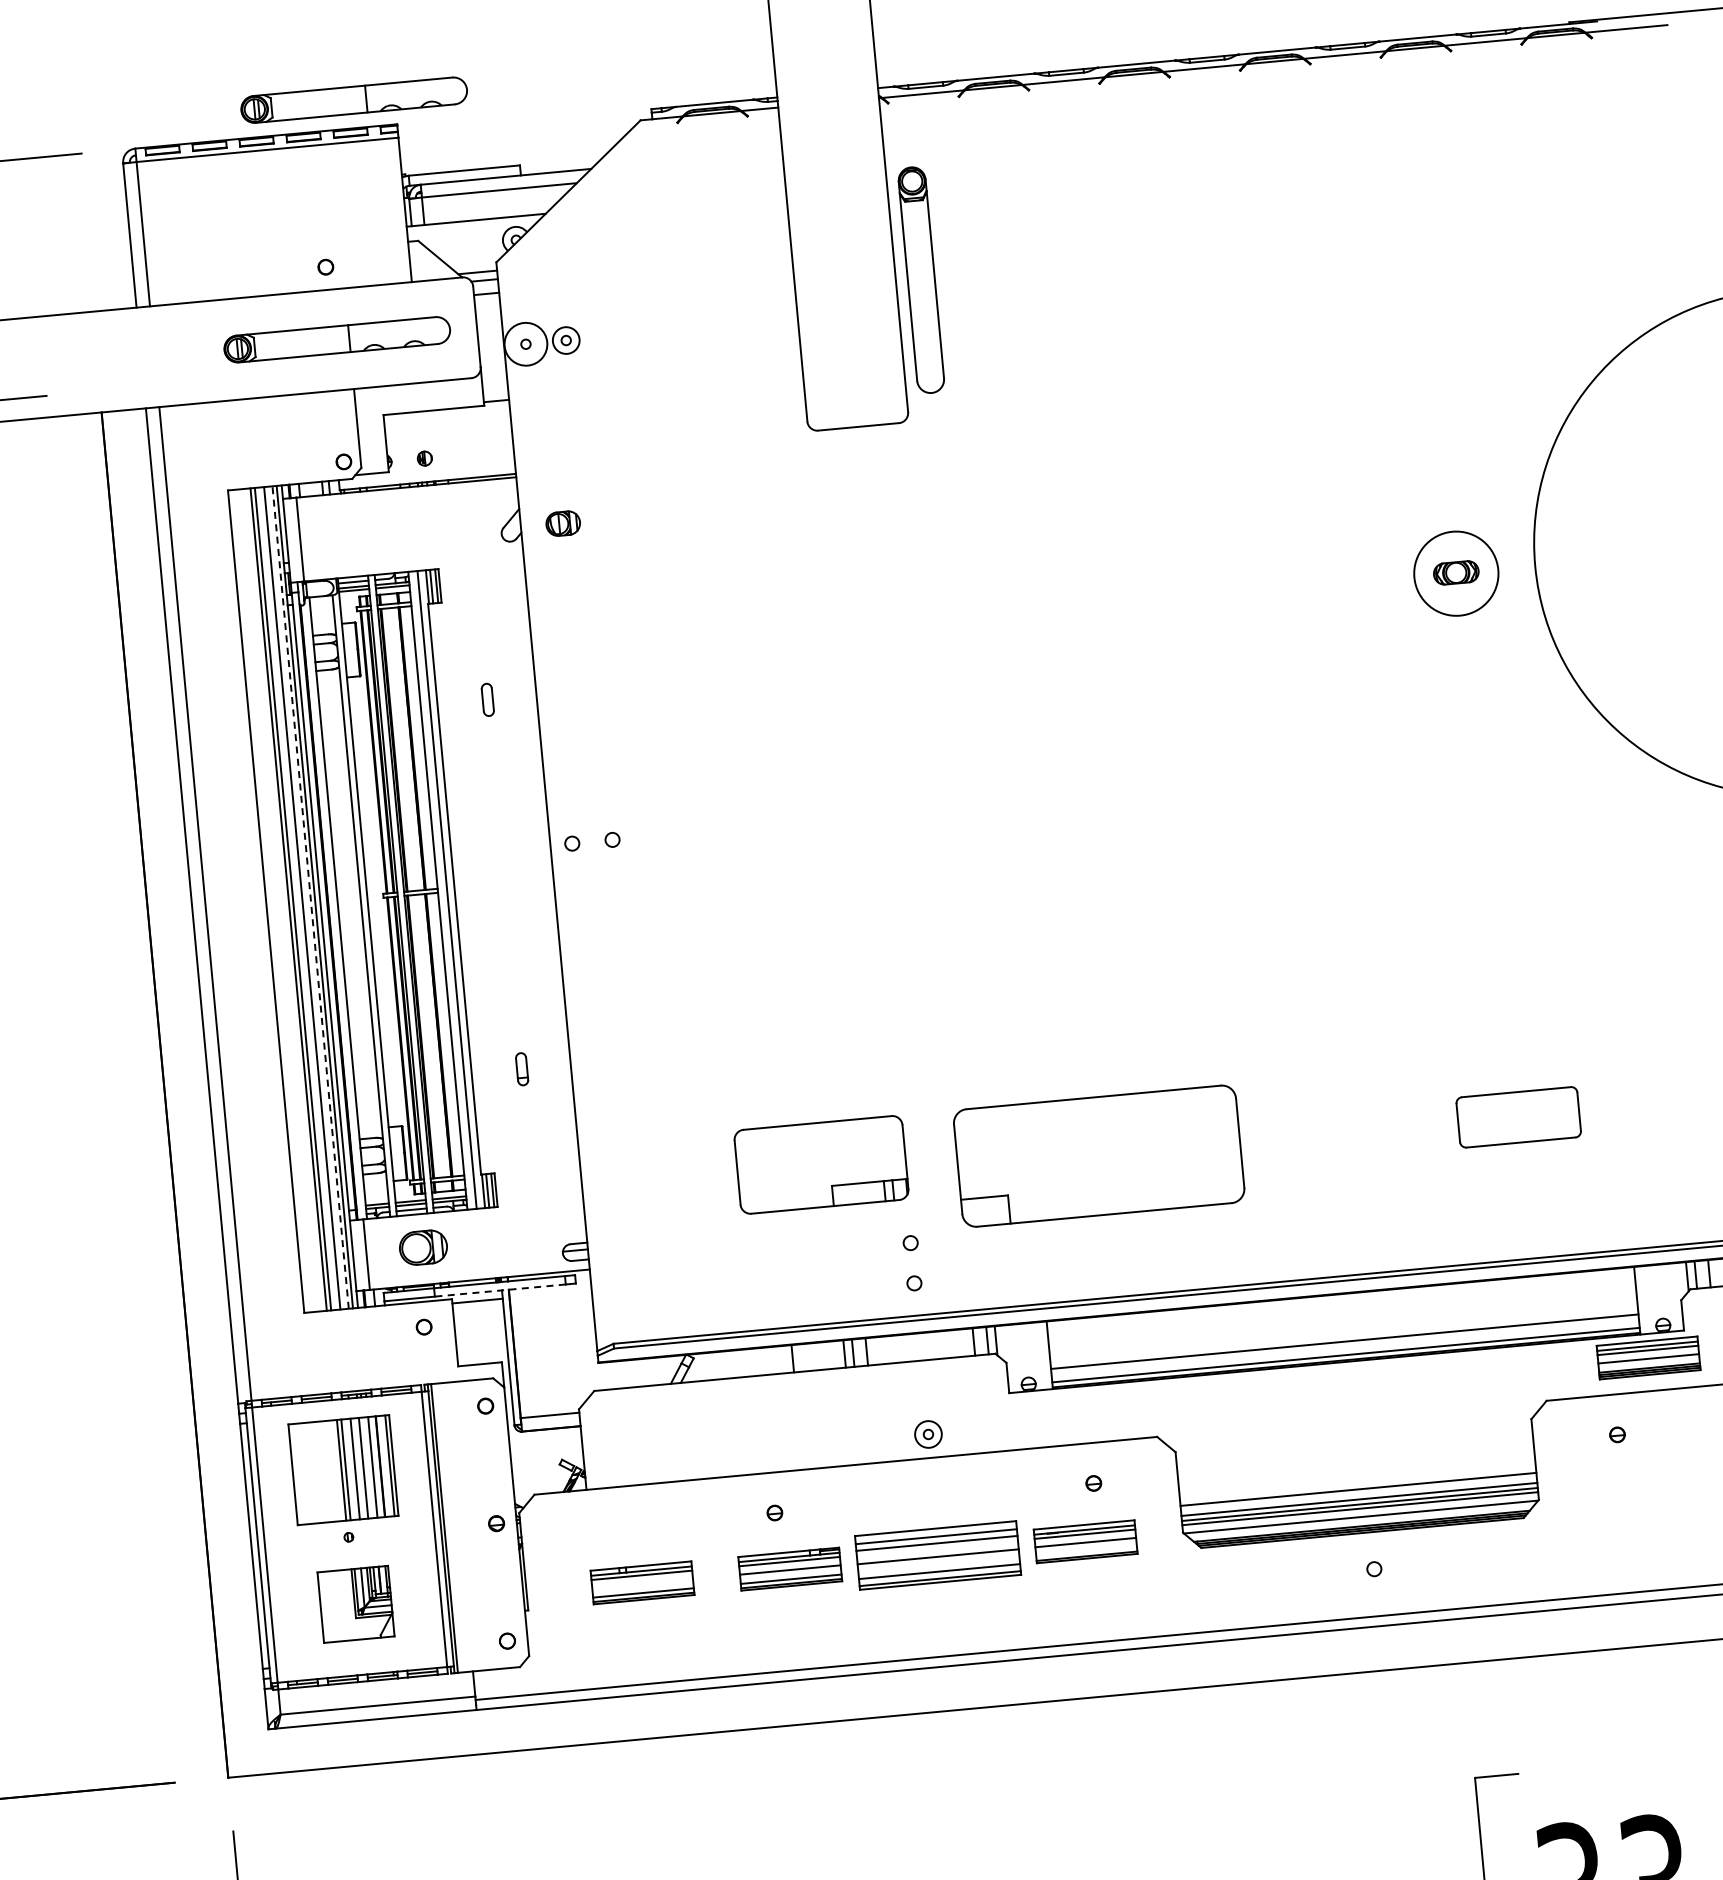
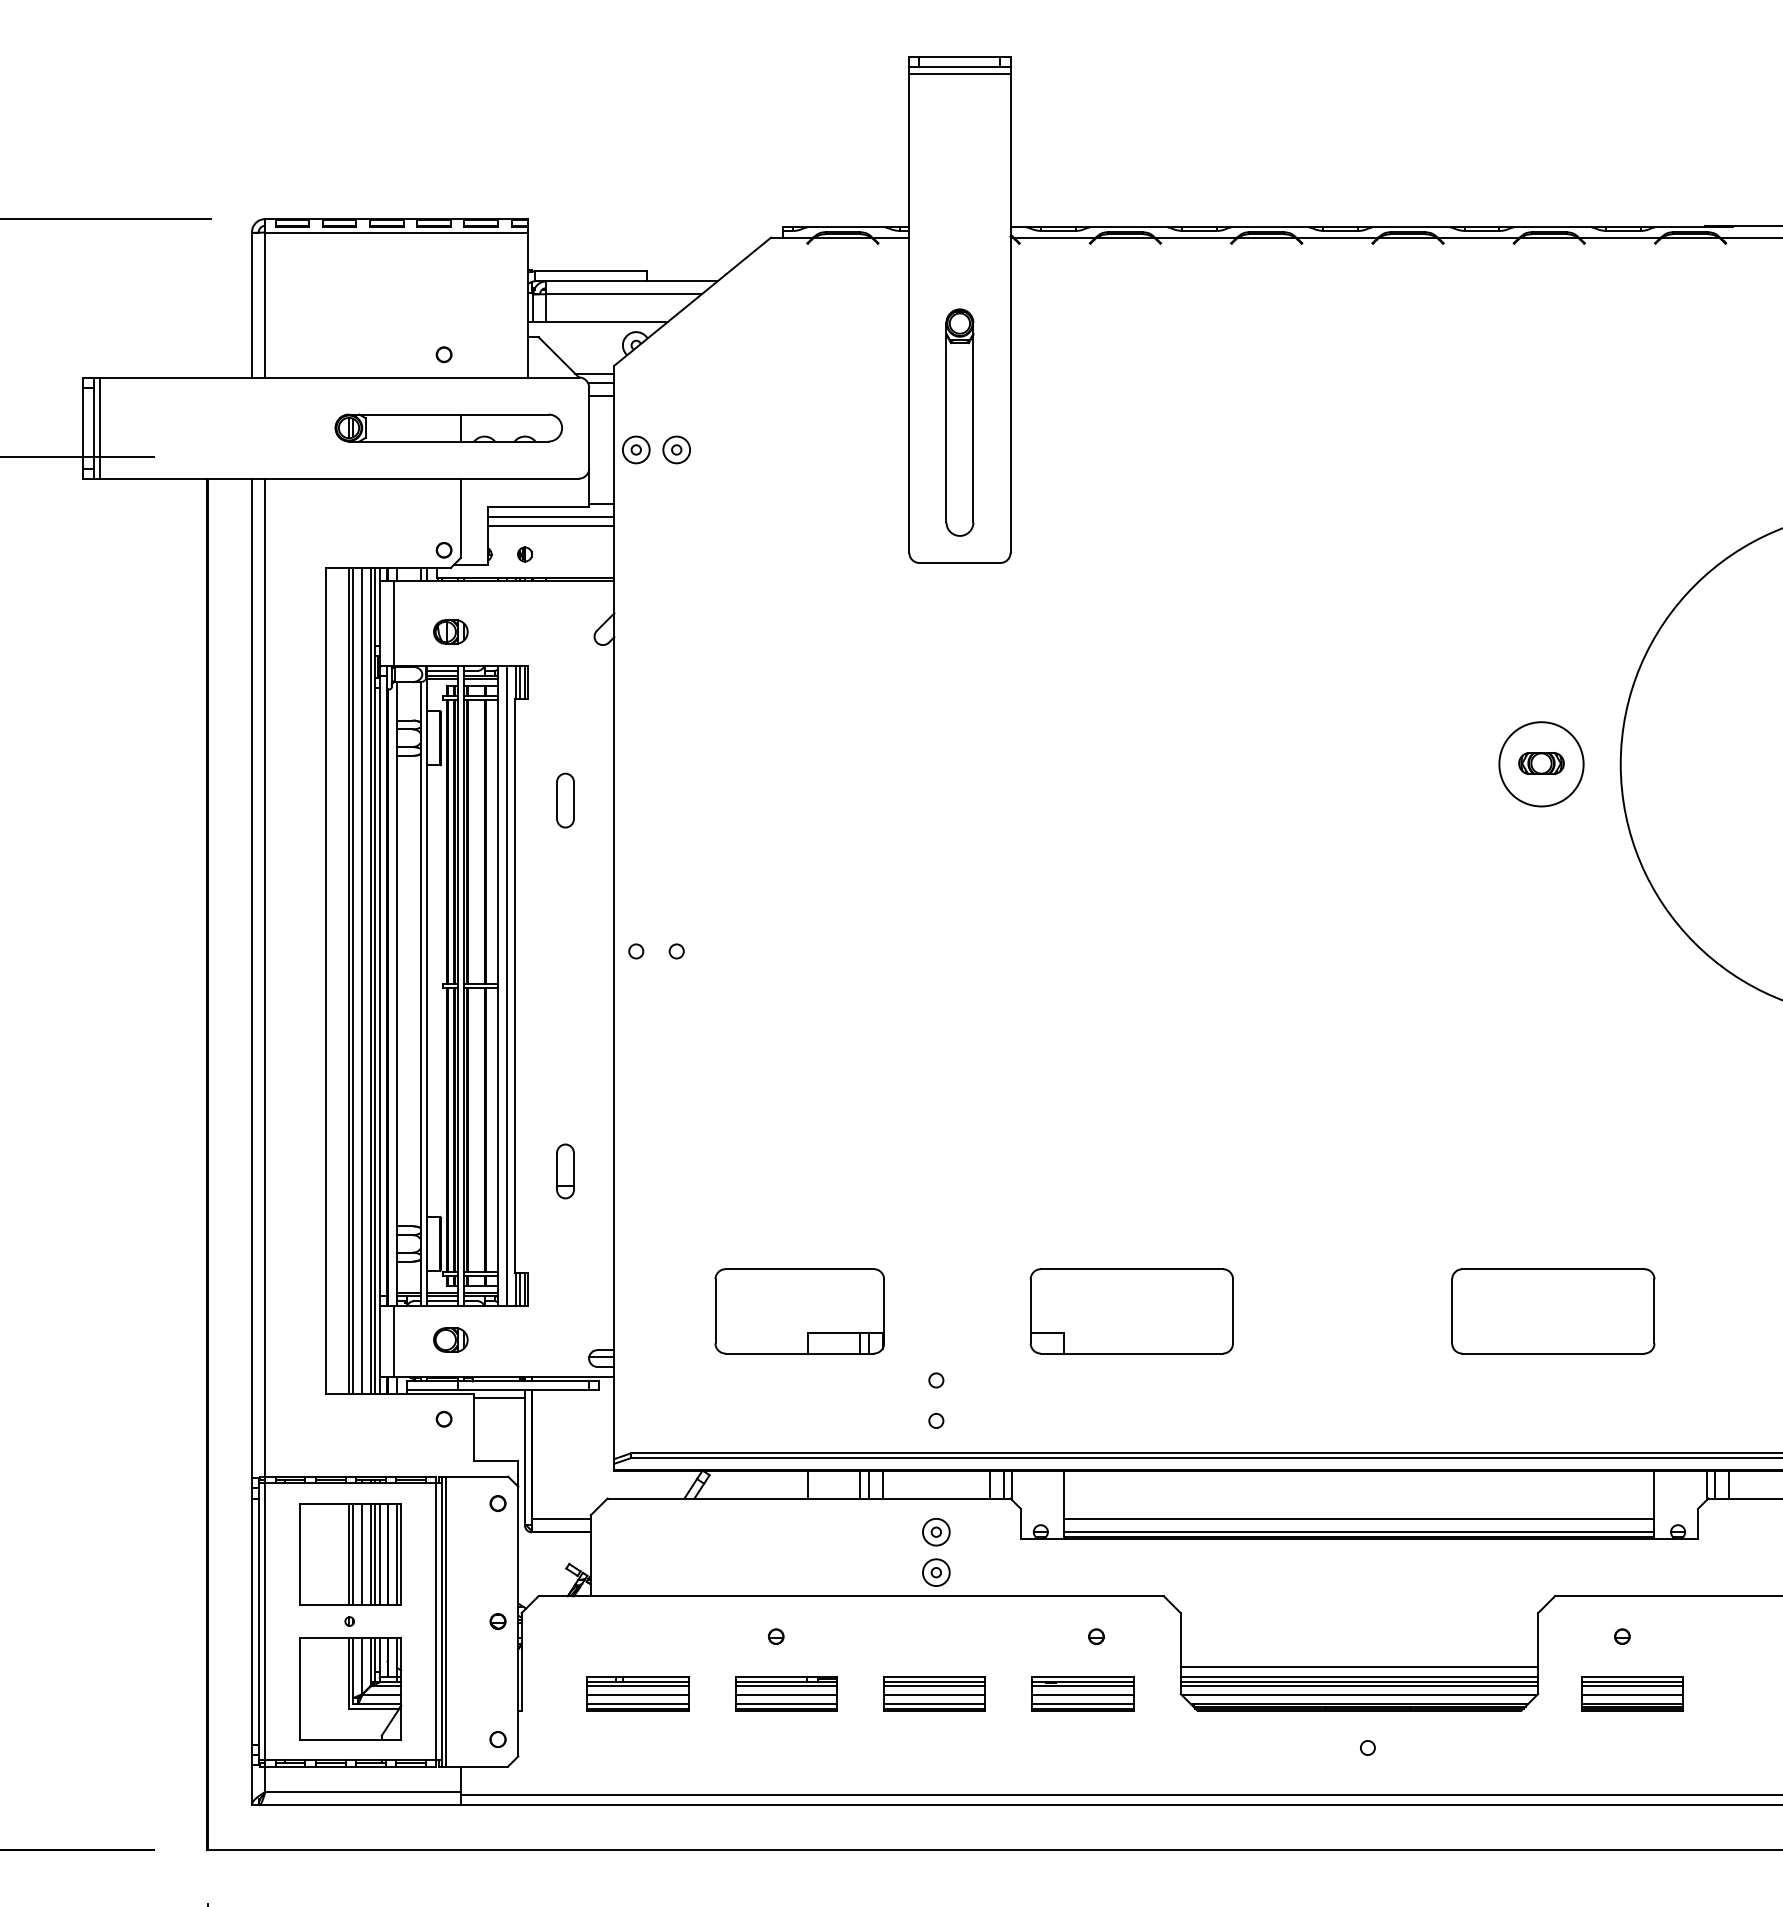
part: (353, 99) -> (487, 190), removed
part: (920, 280) -> (959, 422), moved
circle: (525, 343) -> (635, 449), size x0.62
line: (446, 419) -> (550, 517), added
line: (447, 428) -> (550, 526), added
part: (562, 523) -> (450, 631), moved
part: (487, 699) -> (565, 800), size x1.67
line: (310, 897) -> (370, 980), dashed -> solid
part: (522, 1069) -> (565, 1171), size x1.67
part: (1518, 1117) -> (1553, 1311), size x1.67
part: (1098, 1156) -> (1131, 1311), size x0.71
part: (821, 1165) -> (799, 1311), moved
part: (423, 1247) -> (450, 1339), size x0.71
line: (500, 1290) -> (523, 1389), dashed -> solid
part: (1648, 1357) -> (1632, 1693), moved
part: (924, 1394) -> (936, 1532), added
line: (367, 1467) -> (374, 1553), added
line: (1086, 1552) -> (1082, 1704), added
part: (937, 1554) -> (934, 1693), size x0.62
line: (642, 1583) -> (637, 1694), added
part: (355, 1603) -> (350, 1688), size x1.43

